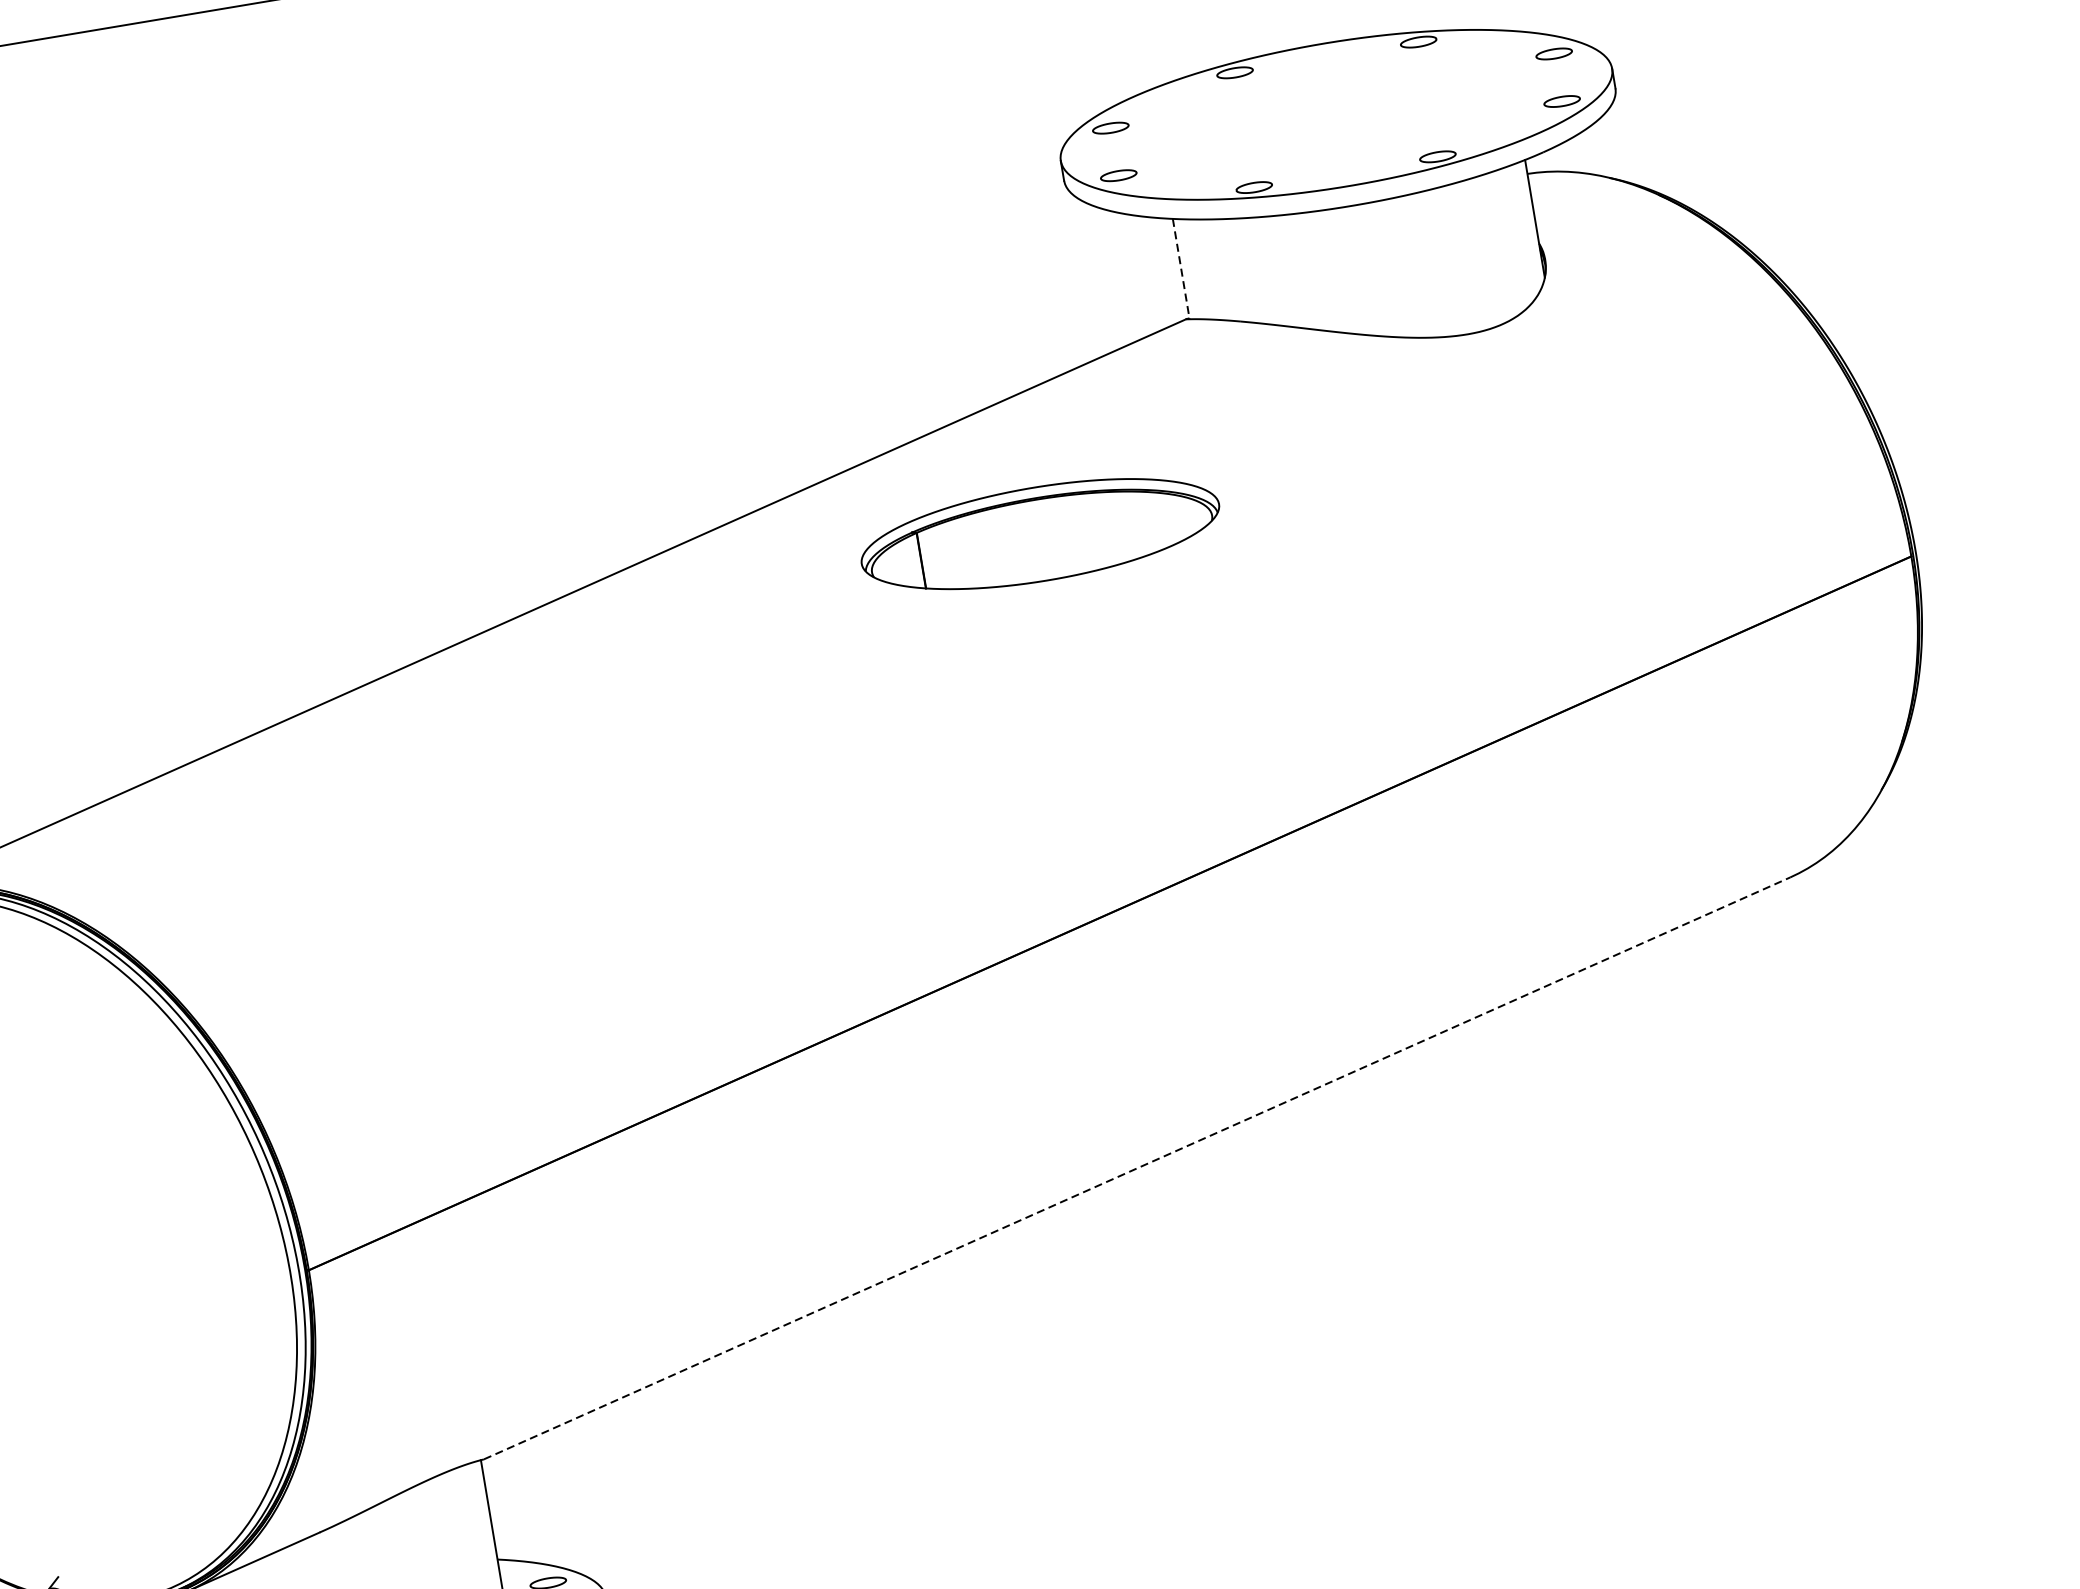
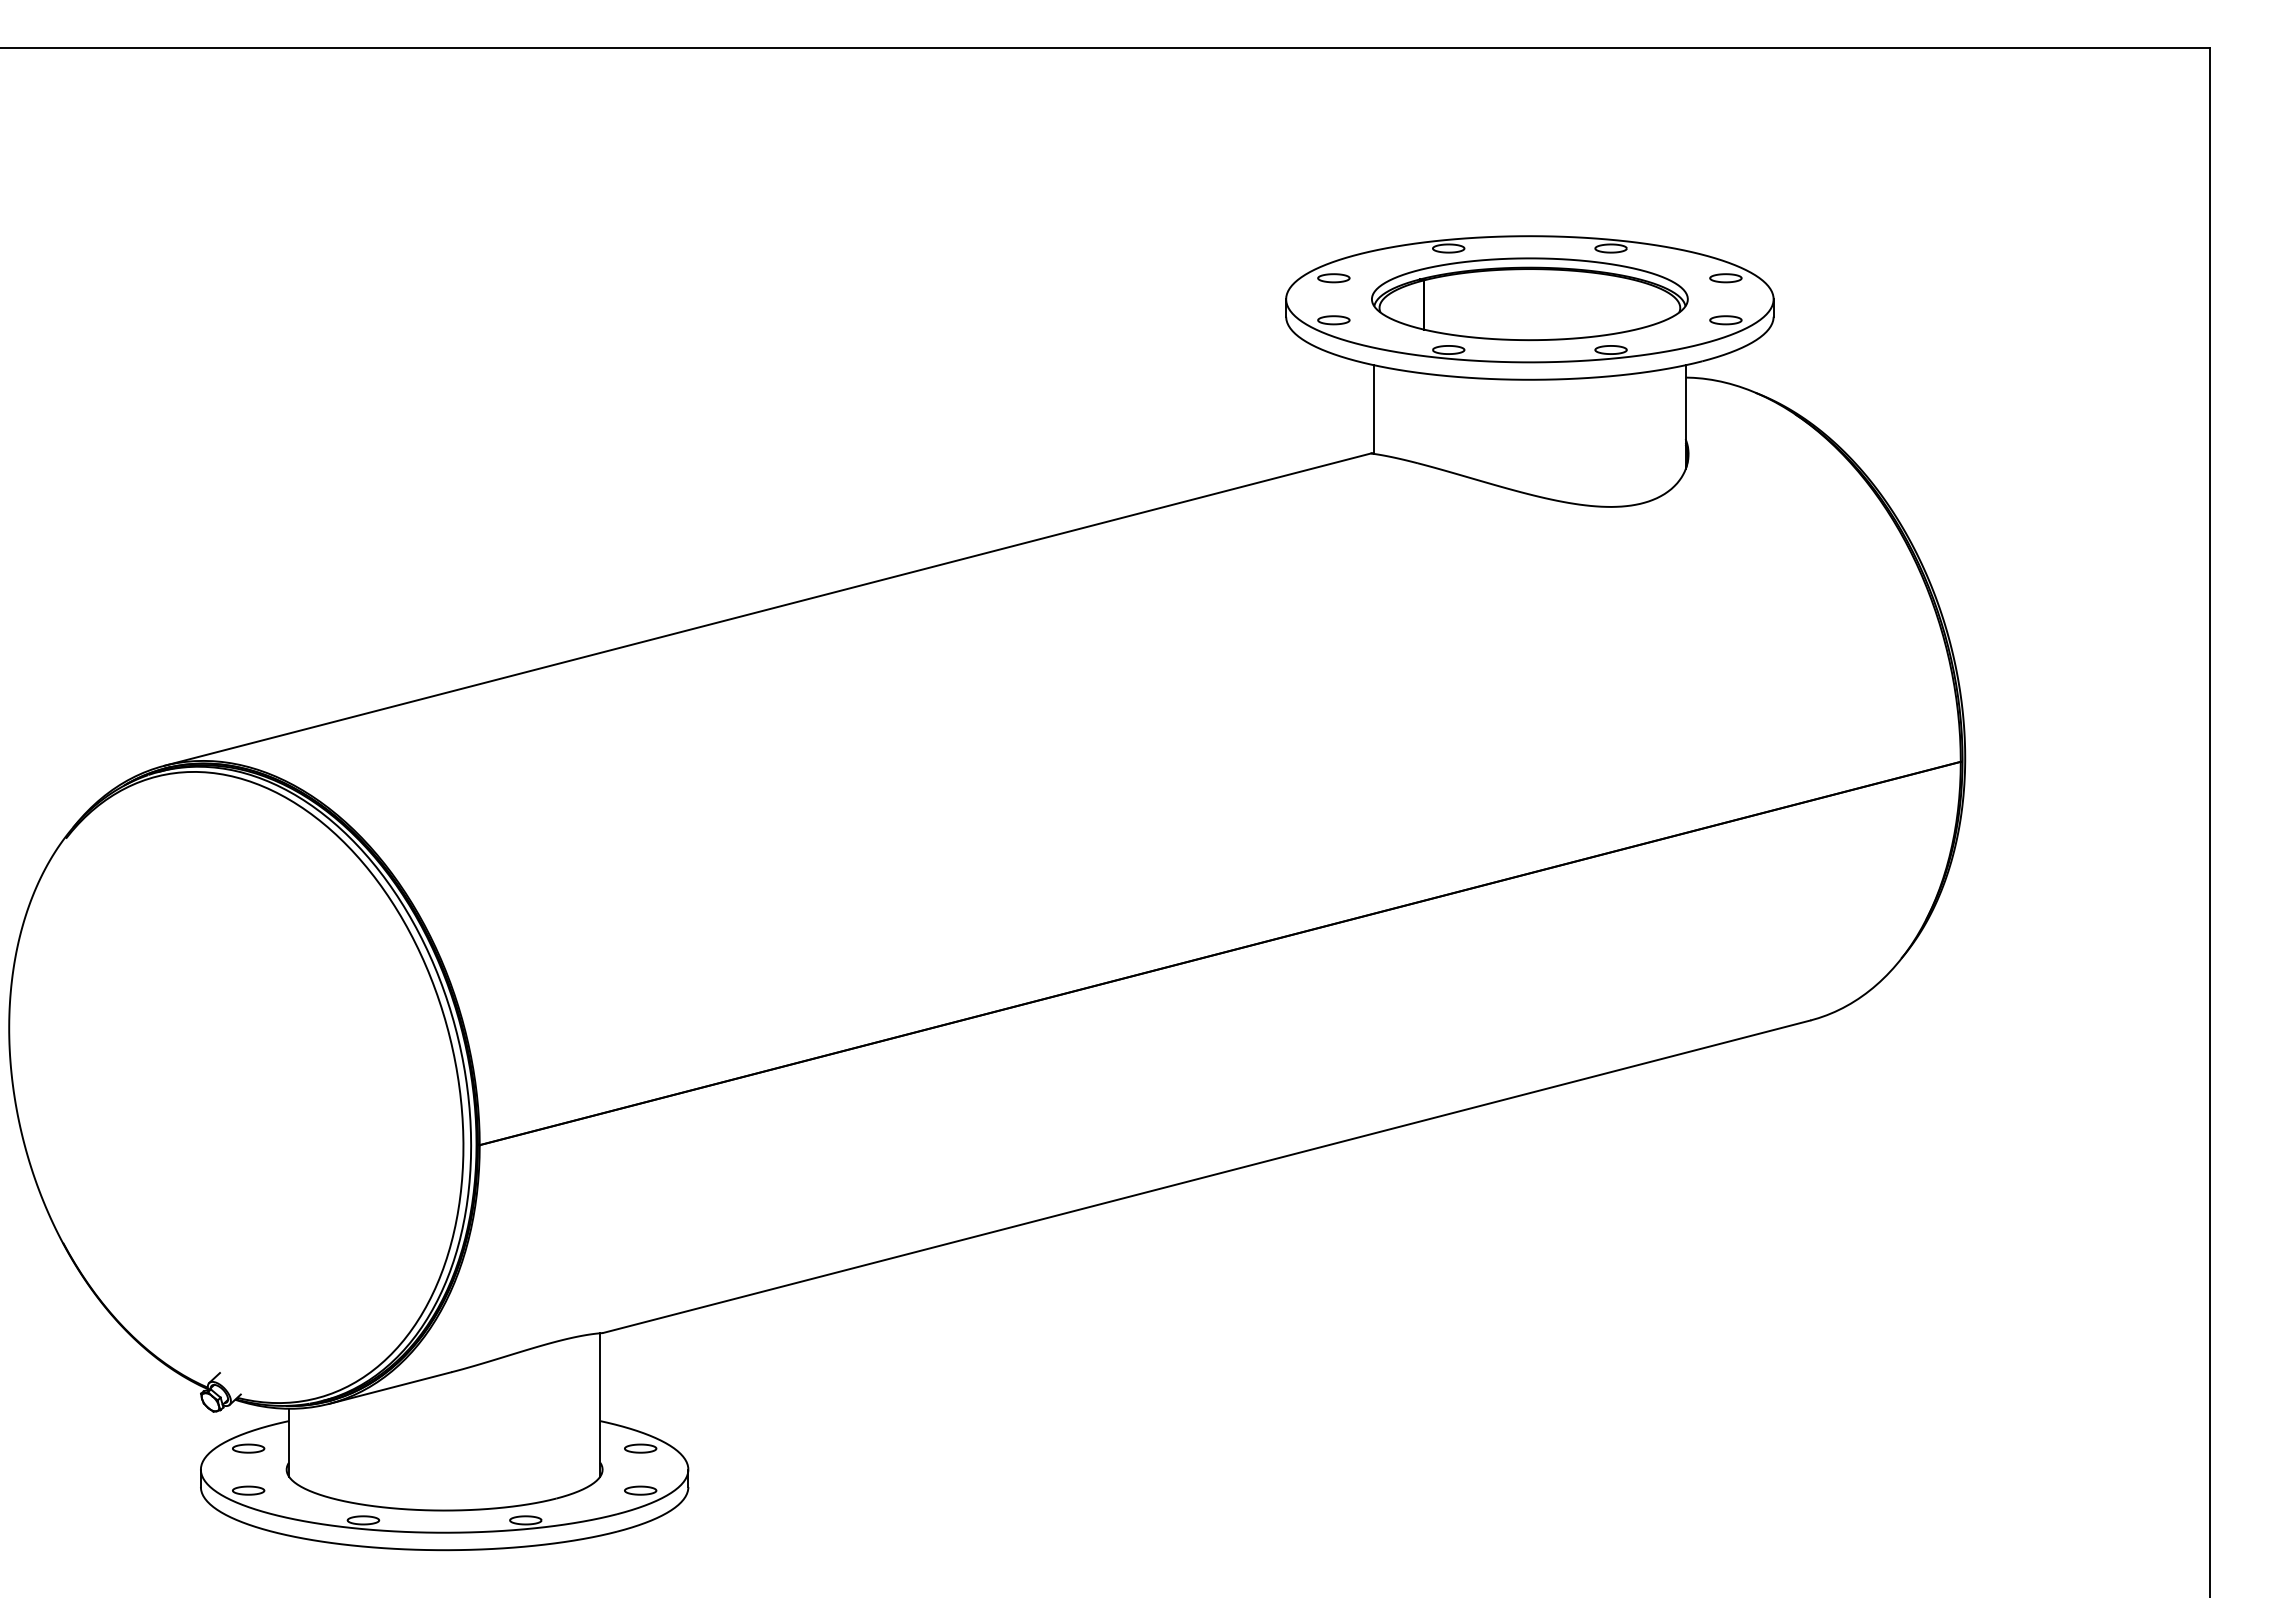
line: (1181, 270) -> (1374, 410), dashed -> solid
part: (1040, 534) -> (1529, 299), moved
line: (1136, 1168) -> (1206, 1176), dashed -> solid

